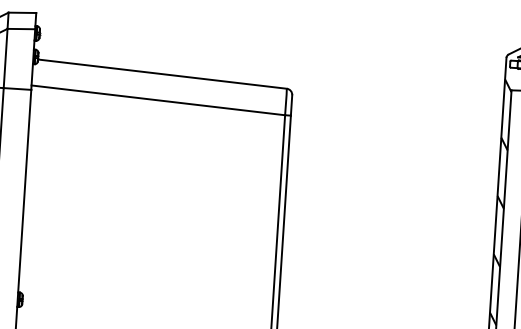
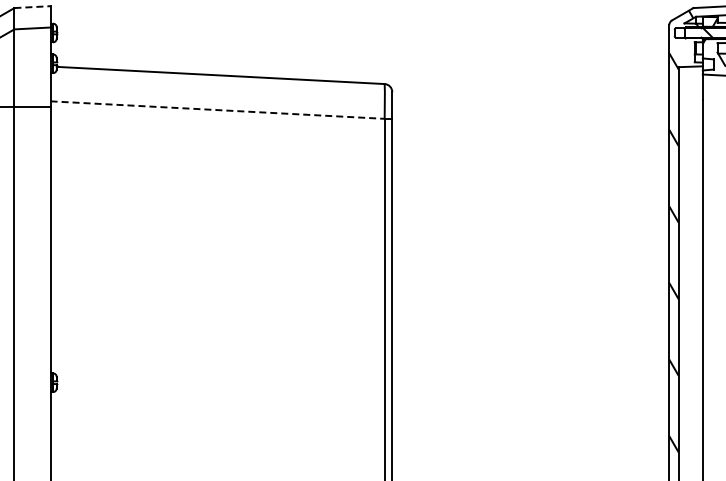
line: (23, 13) -> (33, 7), solid -> dashed
line: (158, 100) -> (218, 110), solid -> dashed

